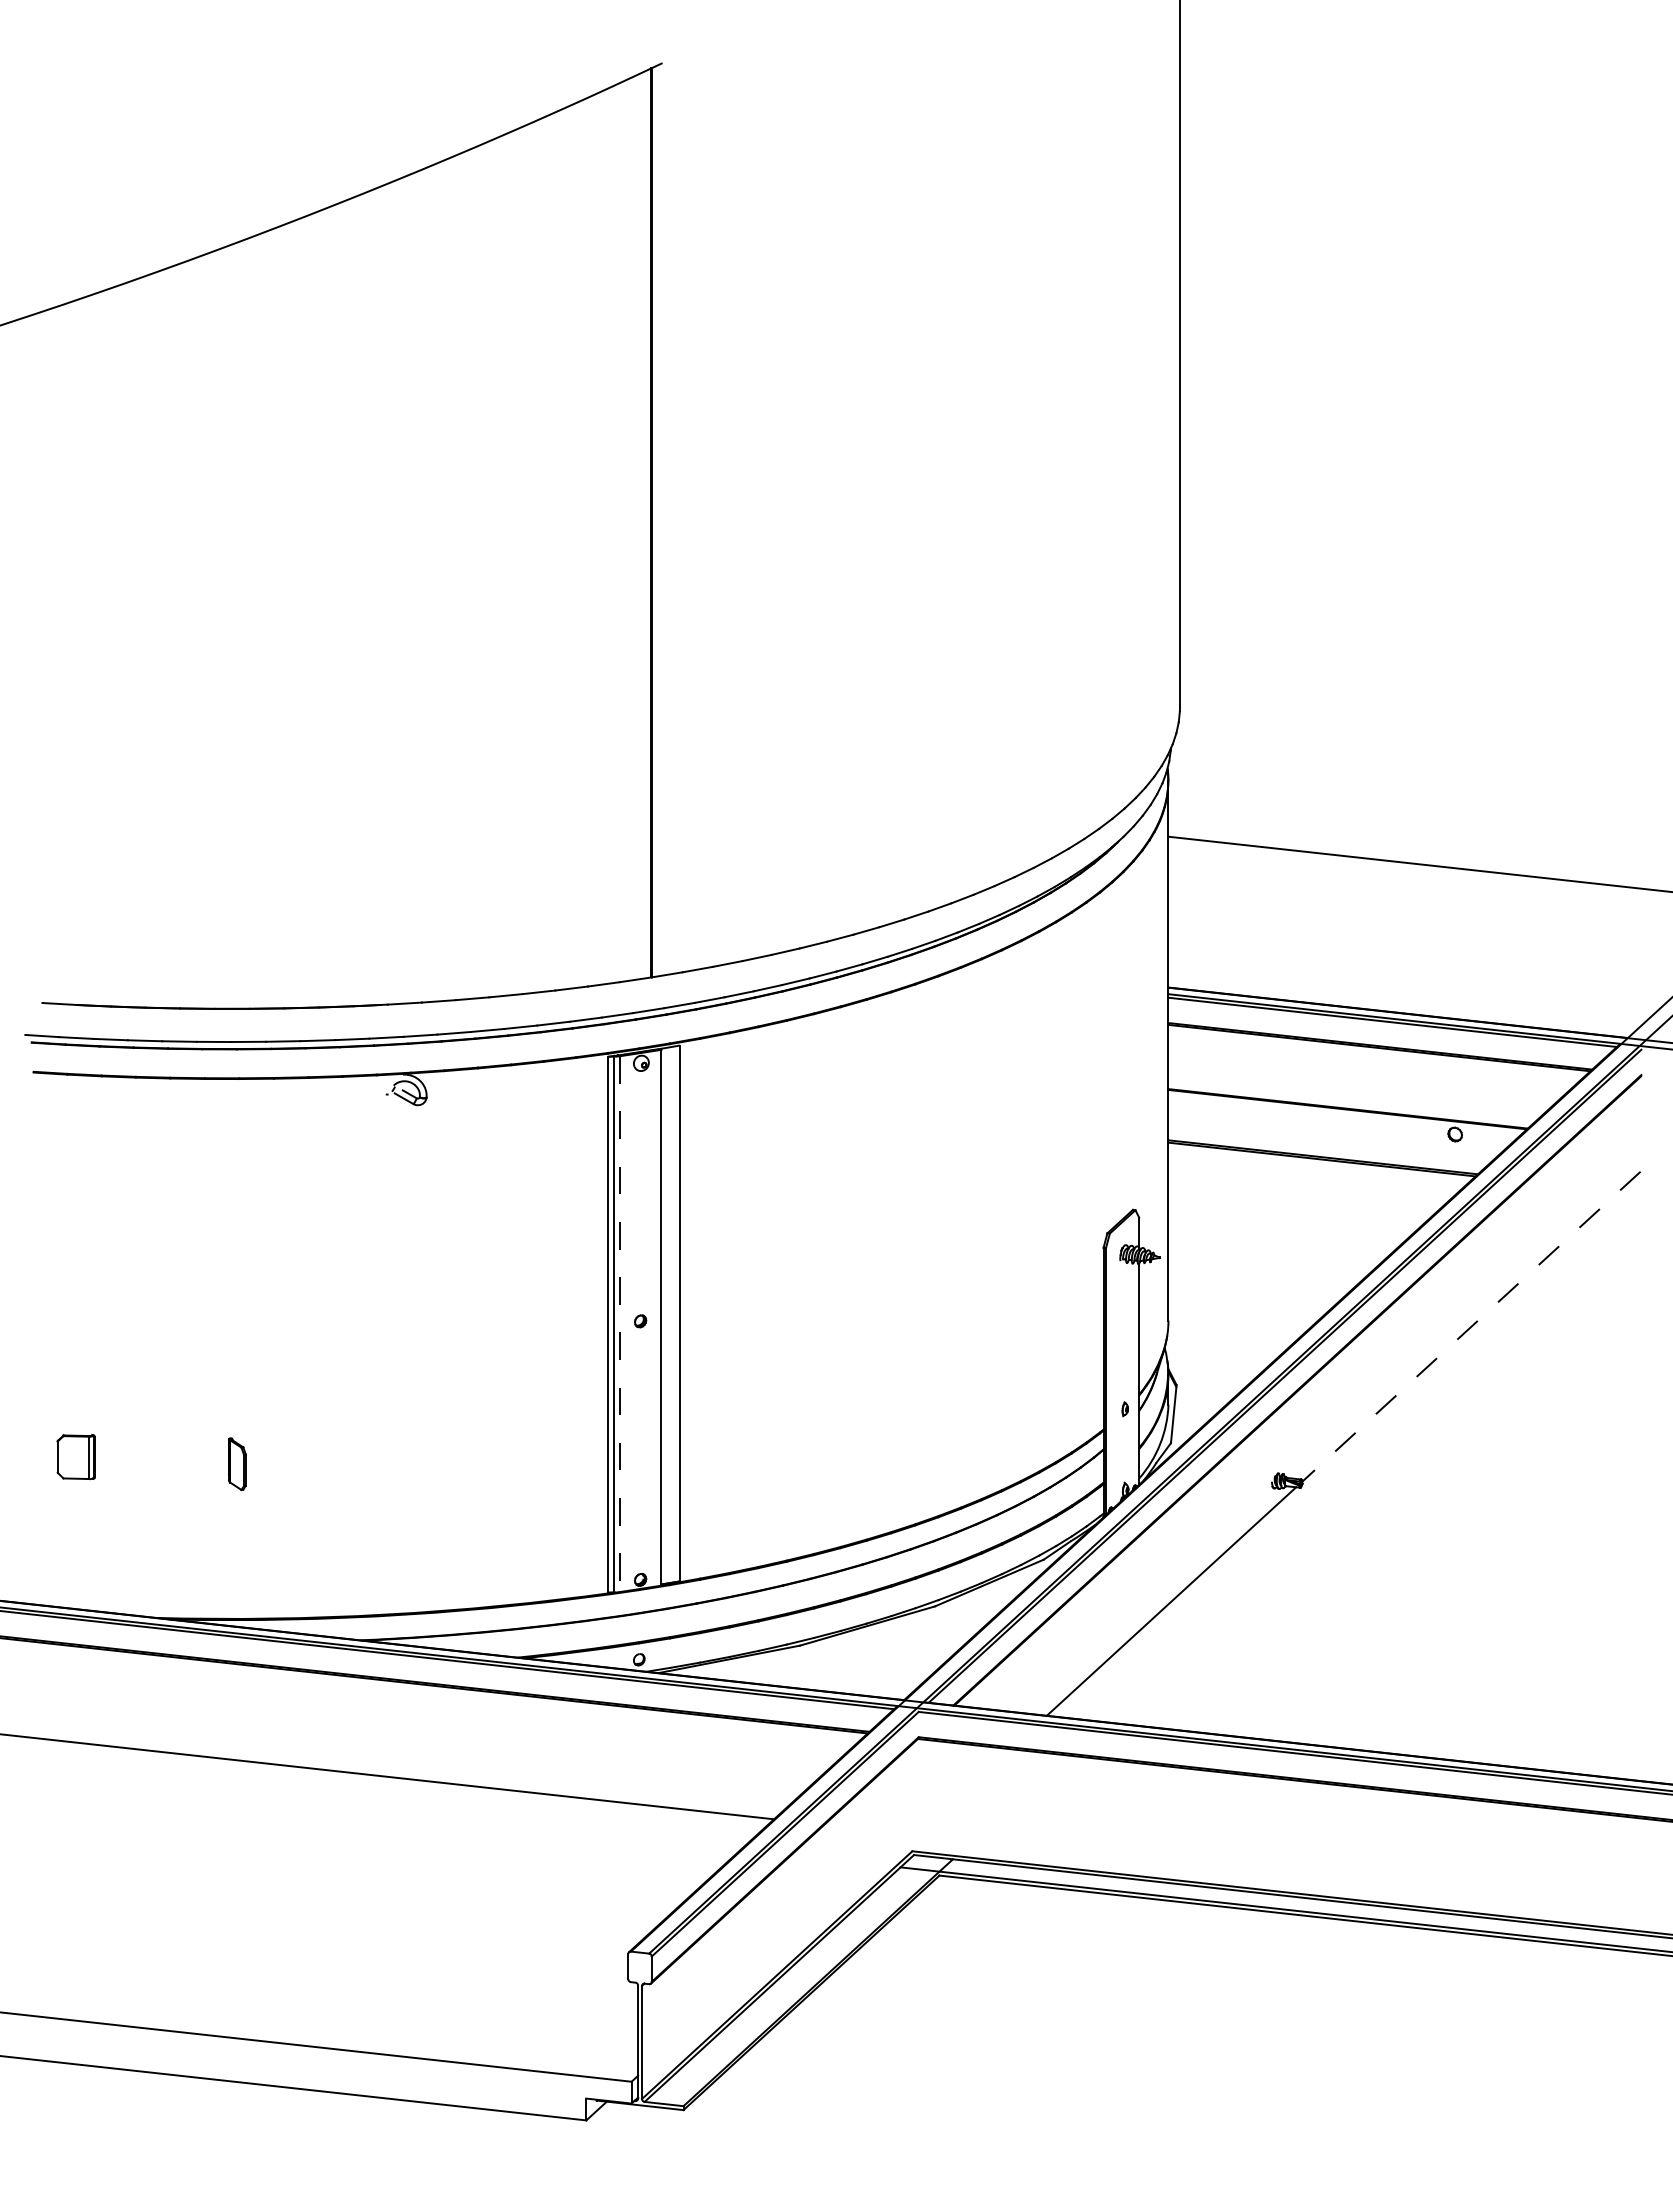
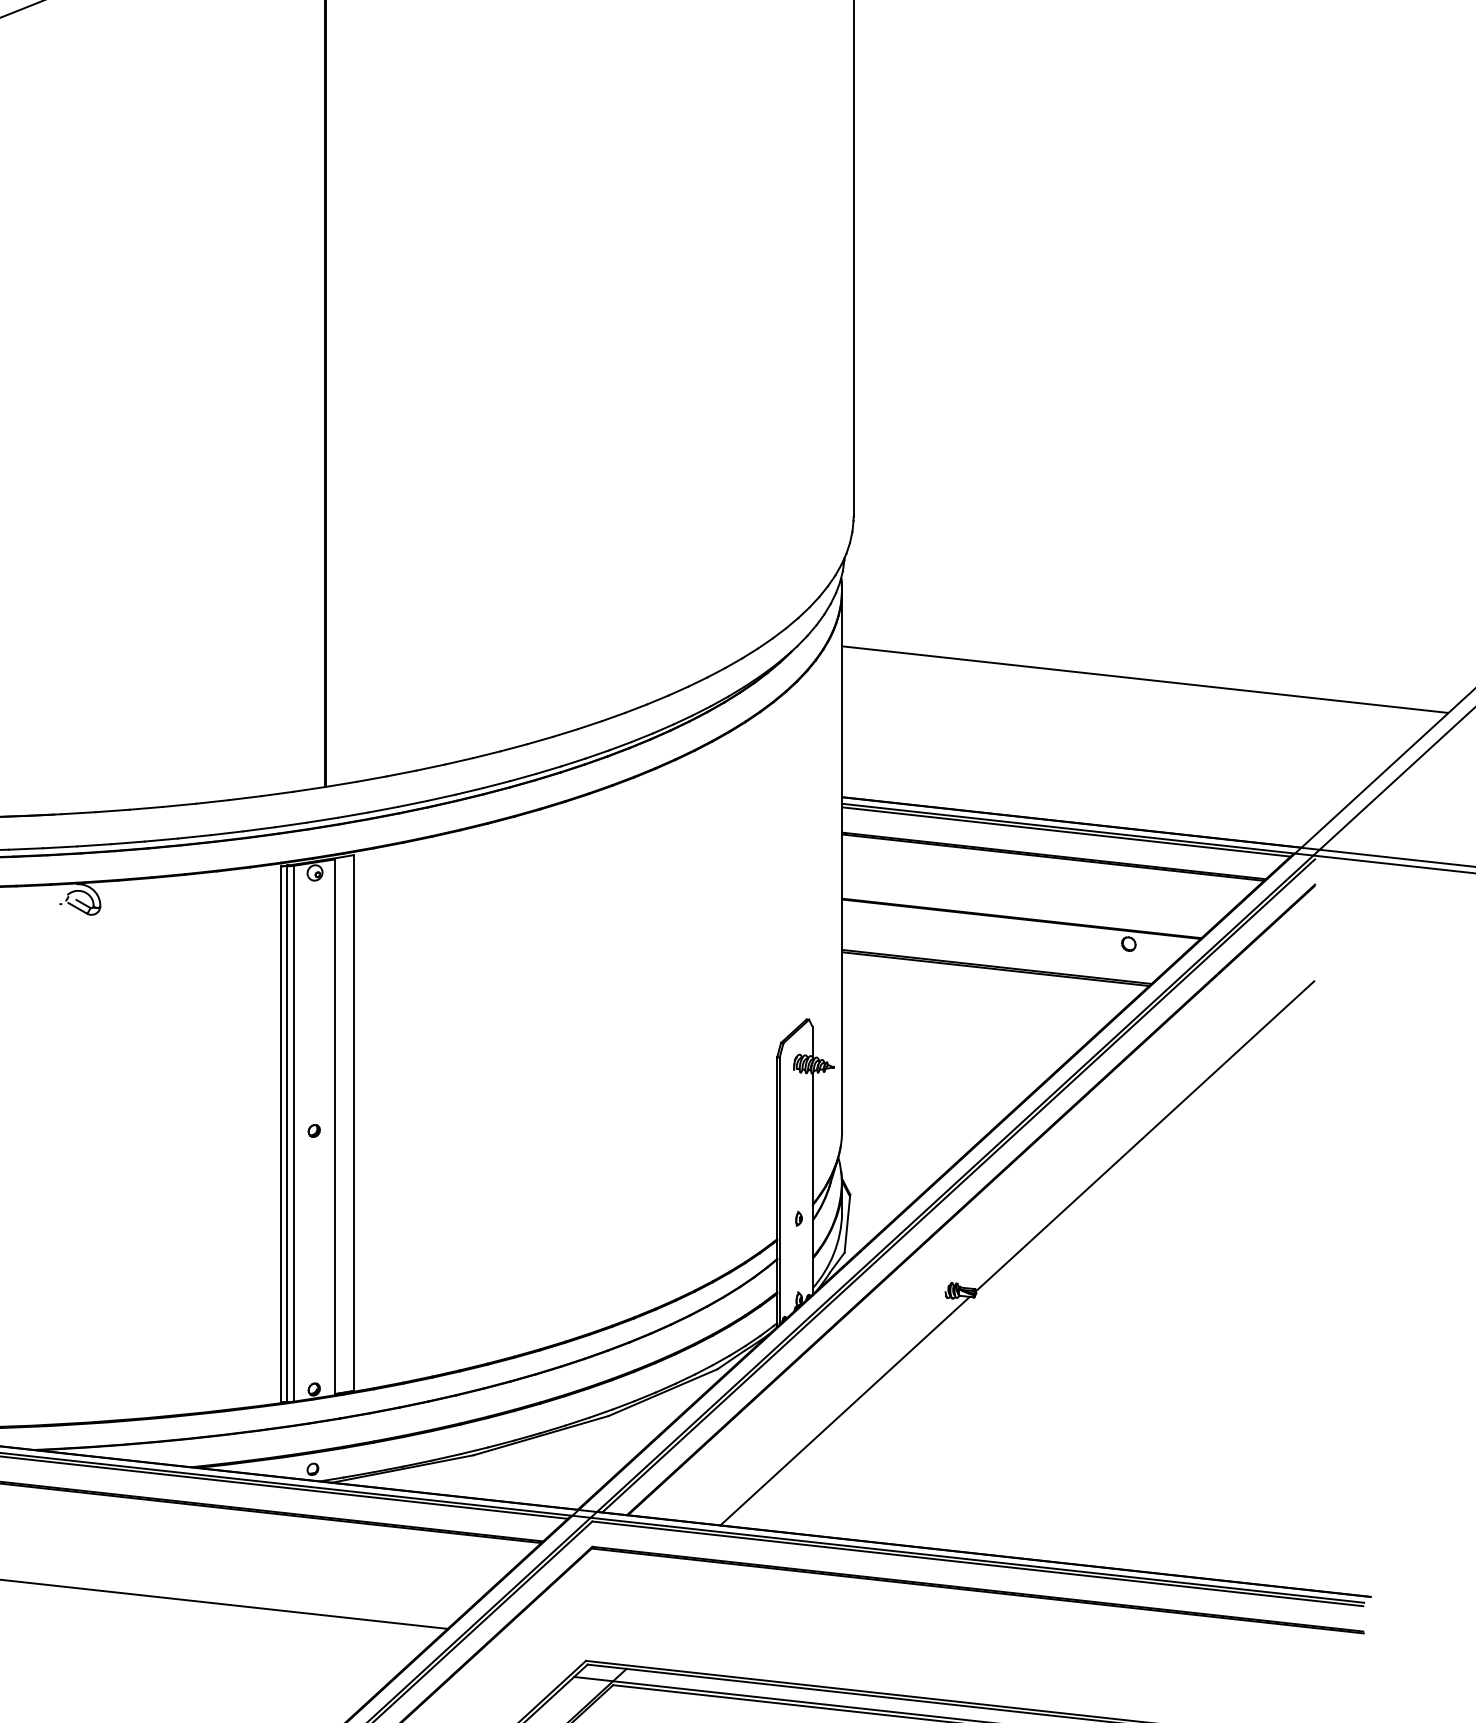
line: (619, 1324) -> (293, 1134), dashed -> solid
line: (1471, 1327) -> (1145, 1137), dashed -> solid

